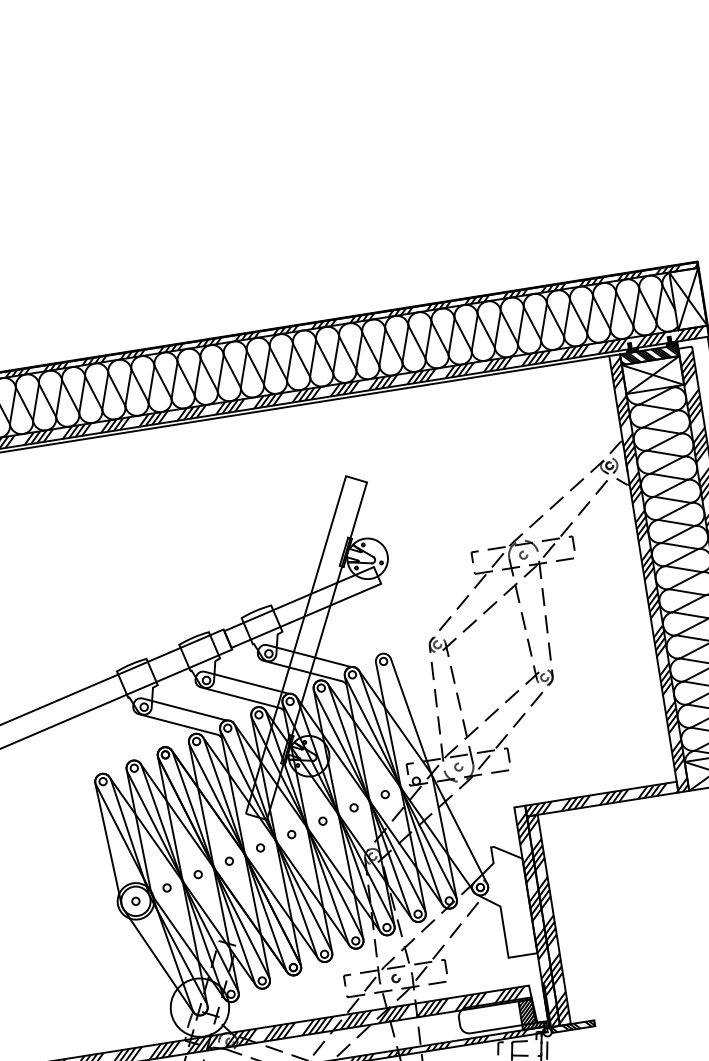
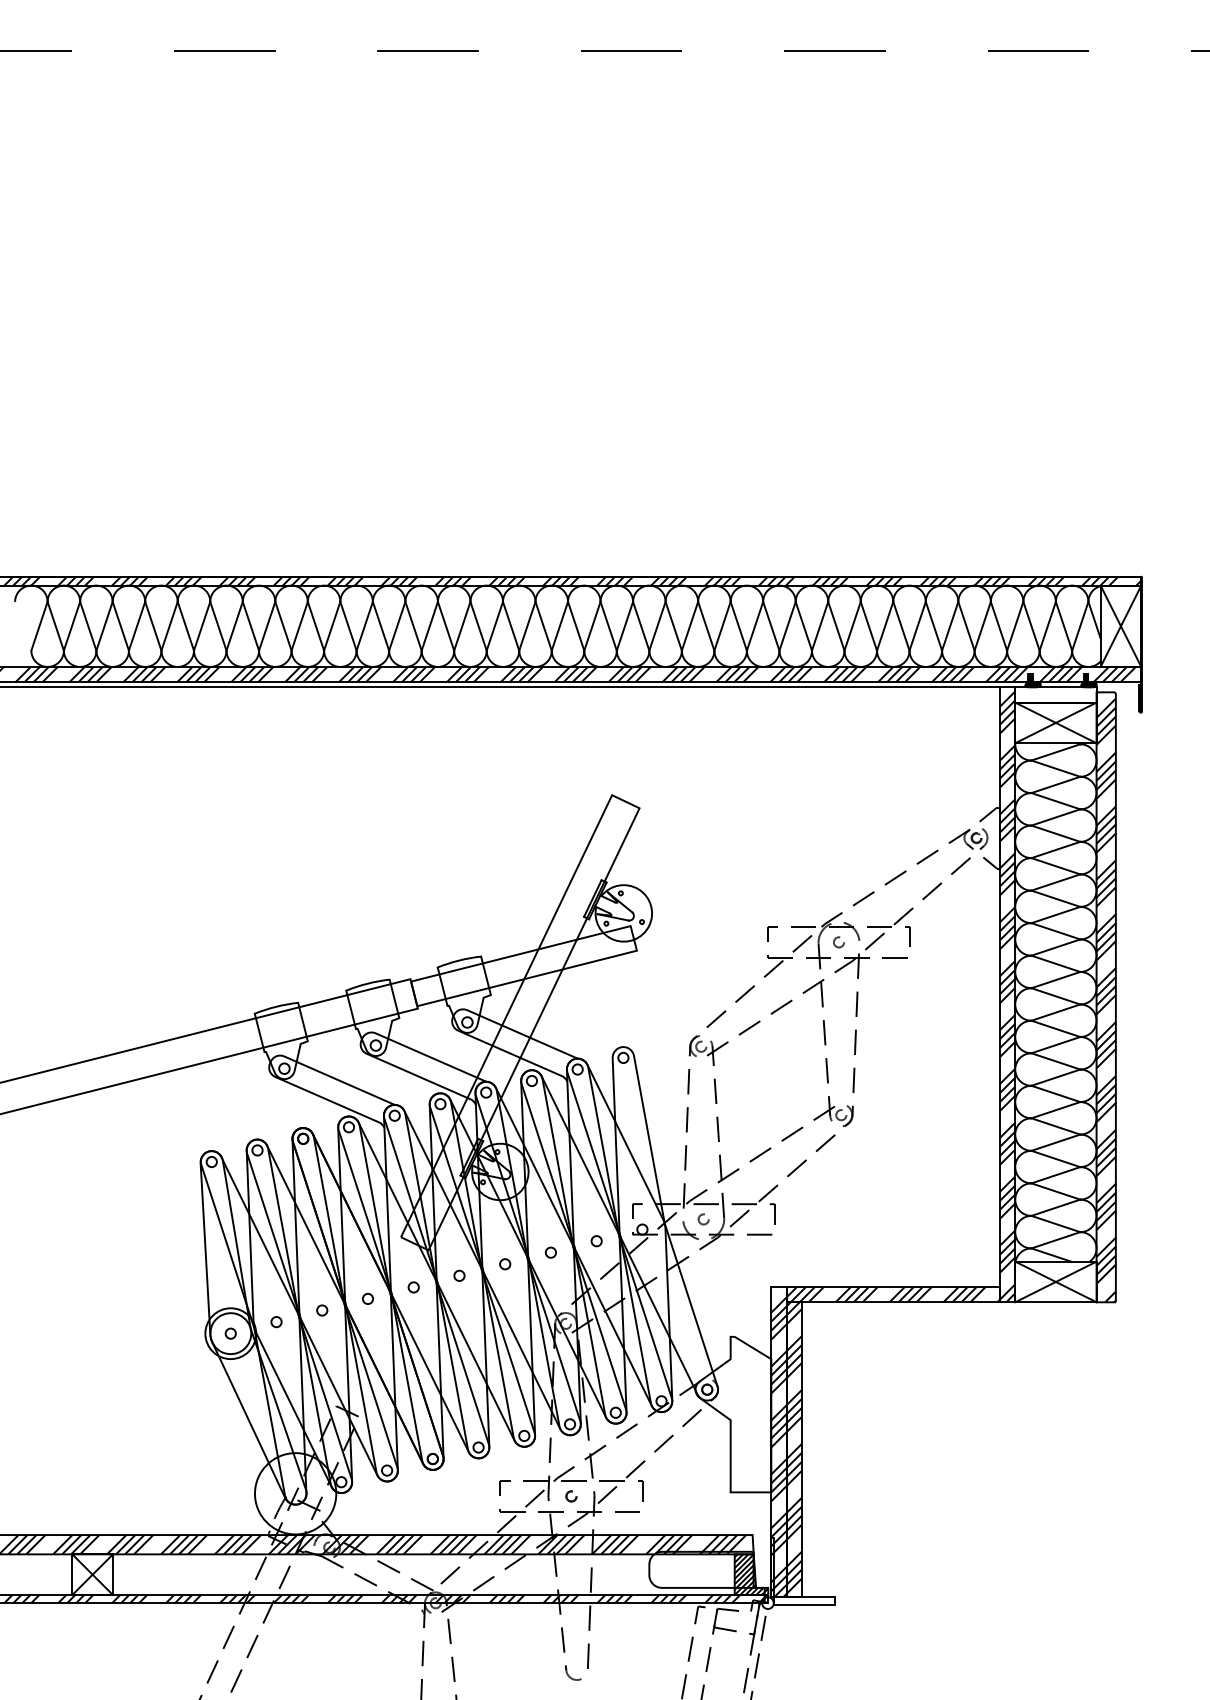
hatch: (649, 354) -> (1055, 694), removed
hatch: (572, 1027) -> (803, 1601), removed

